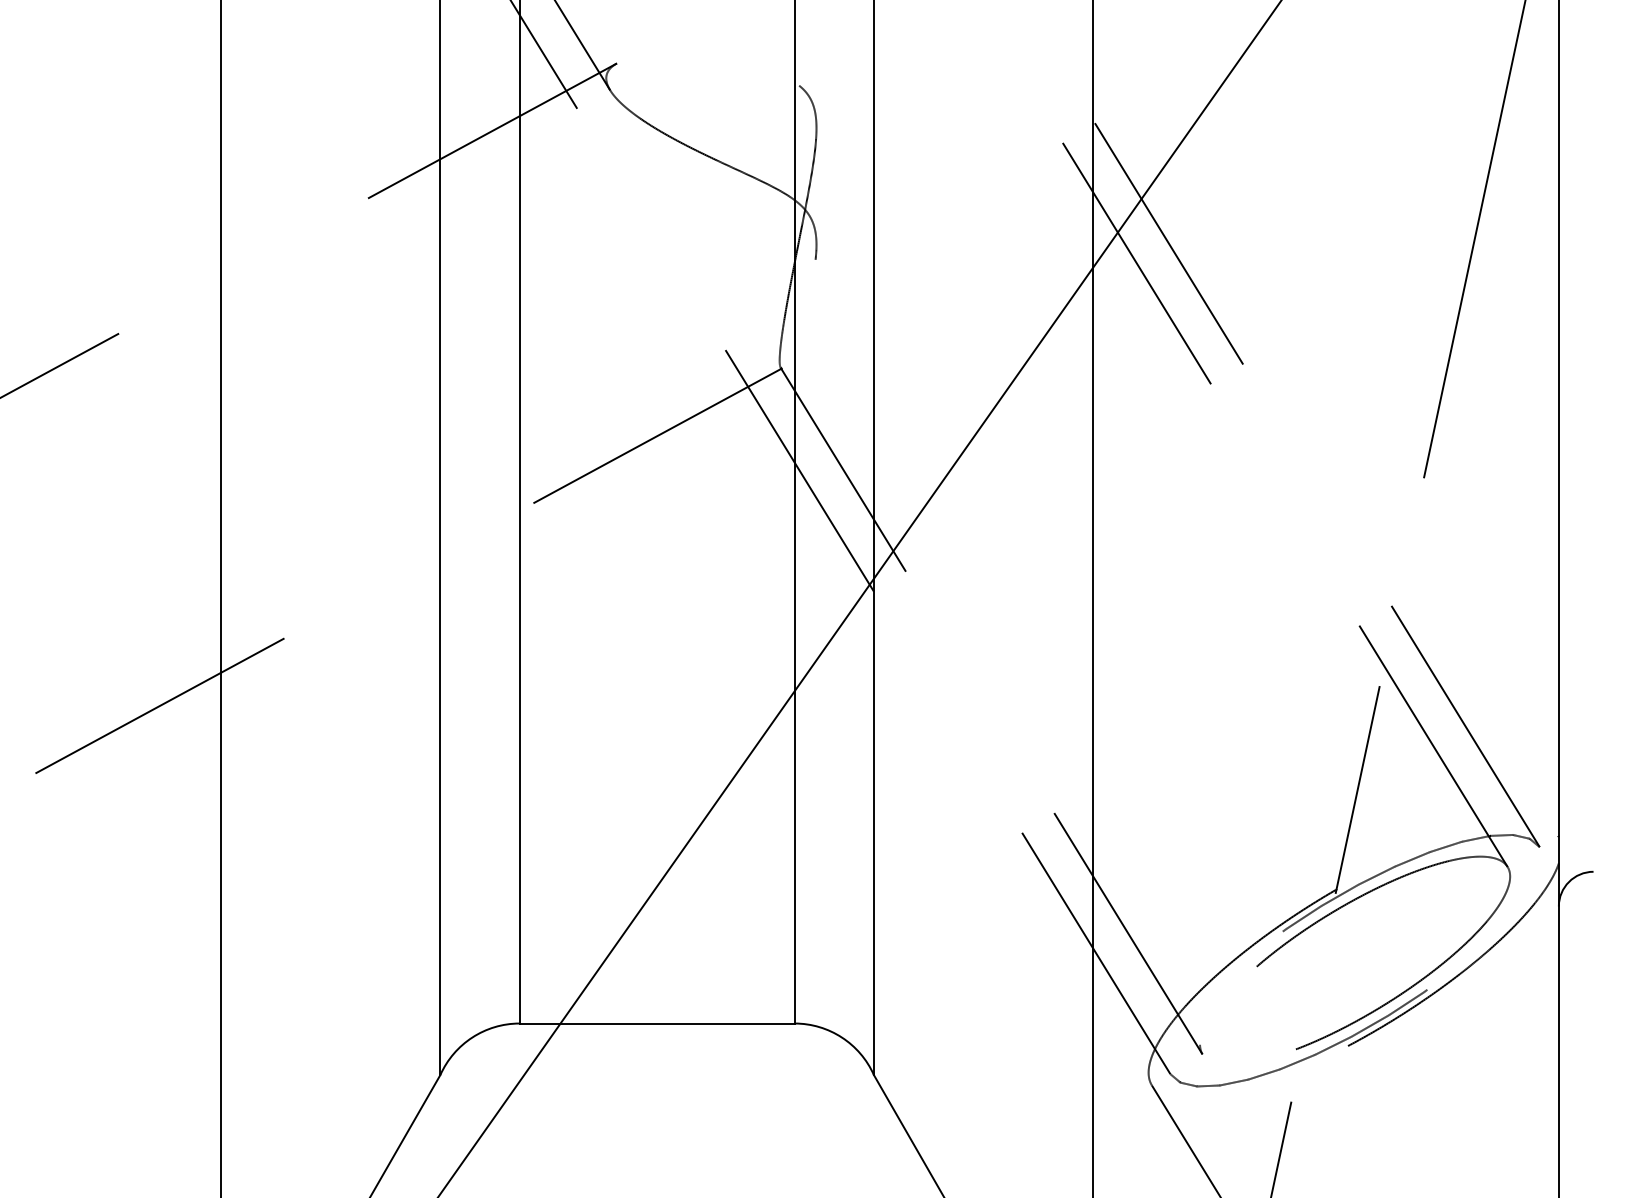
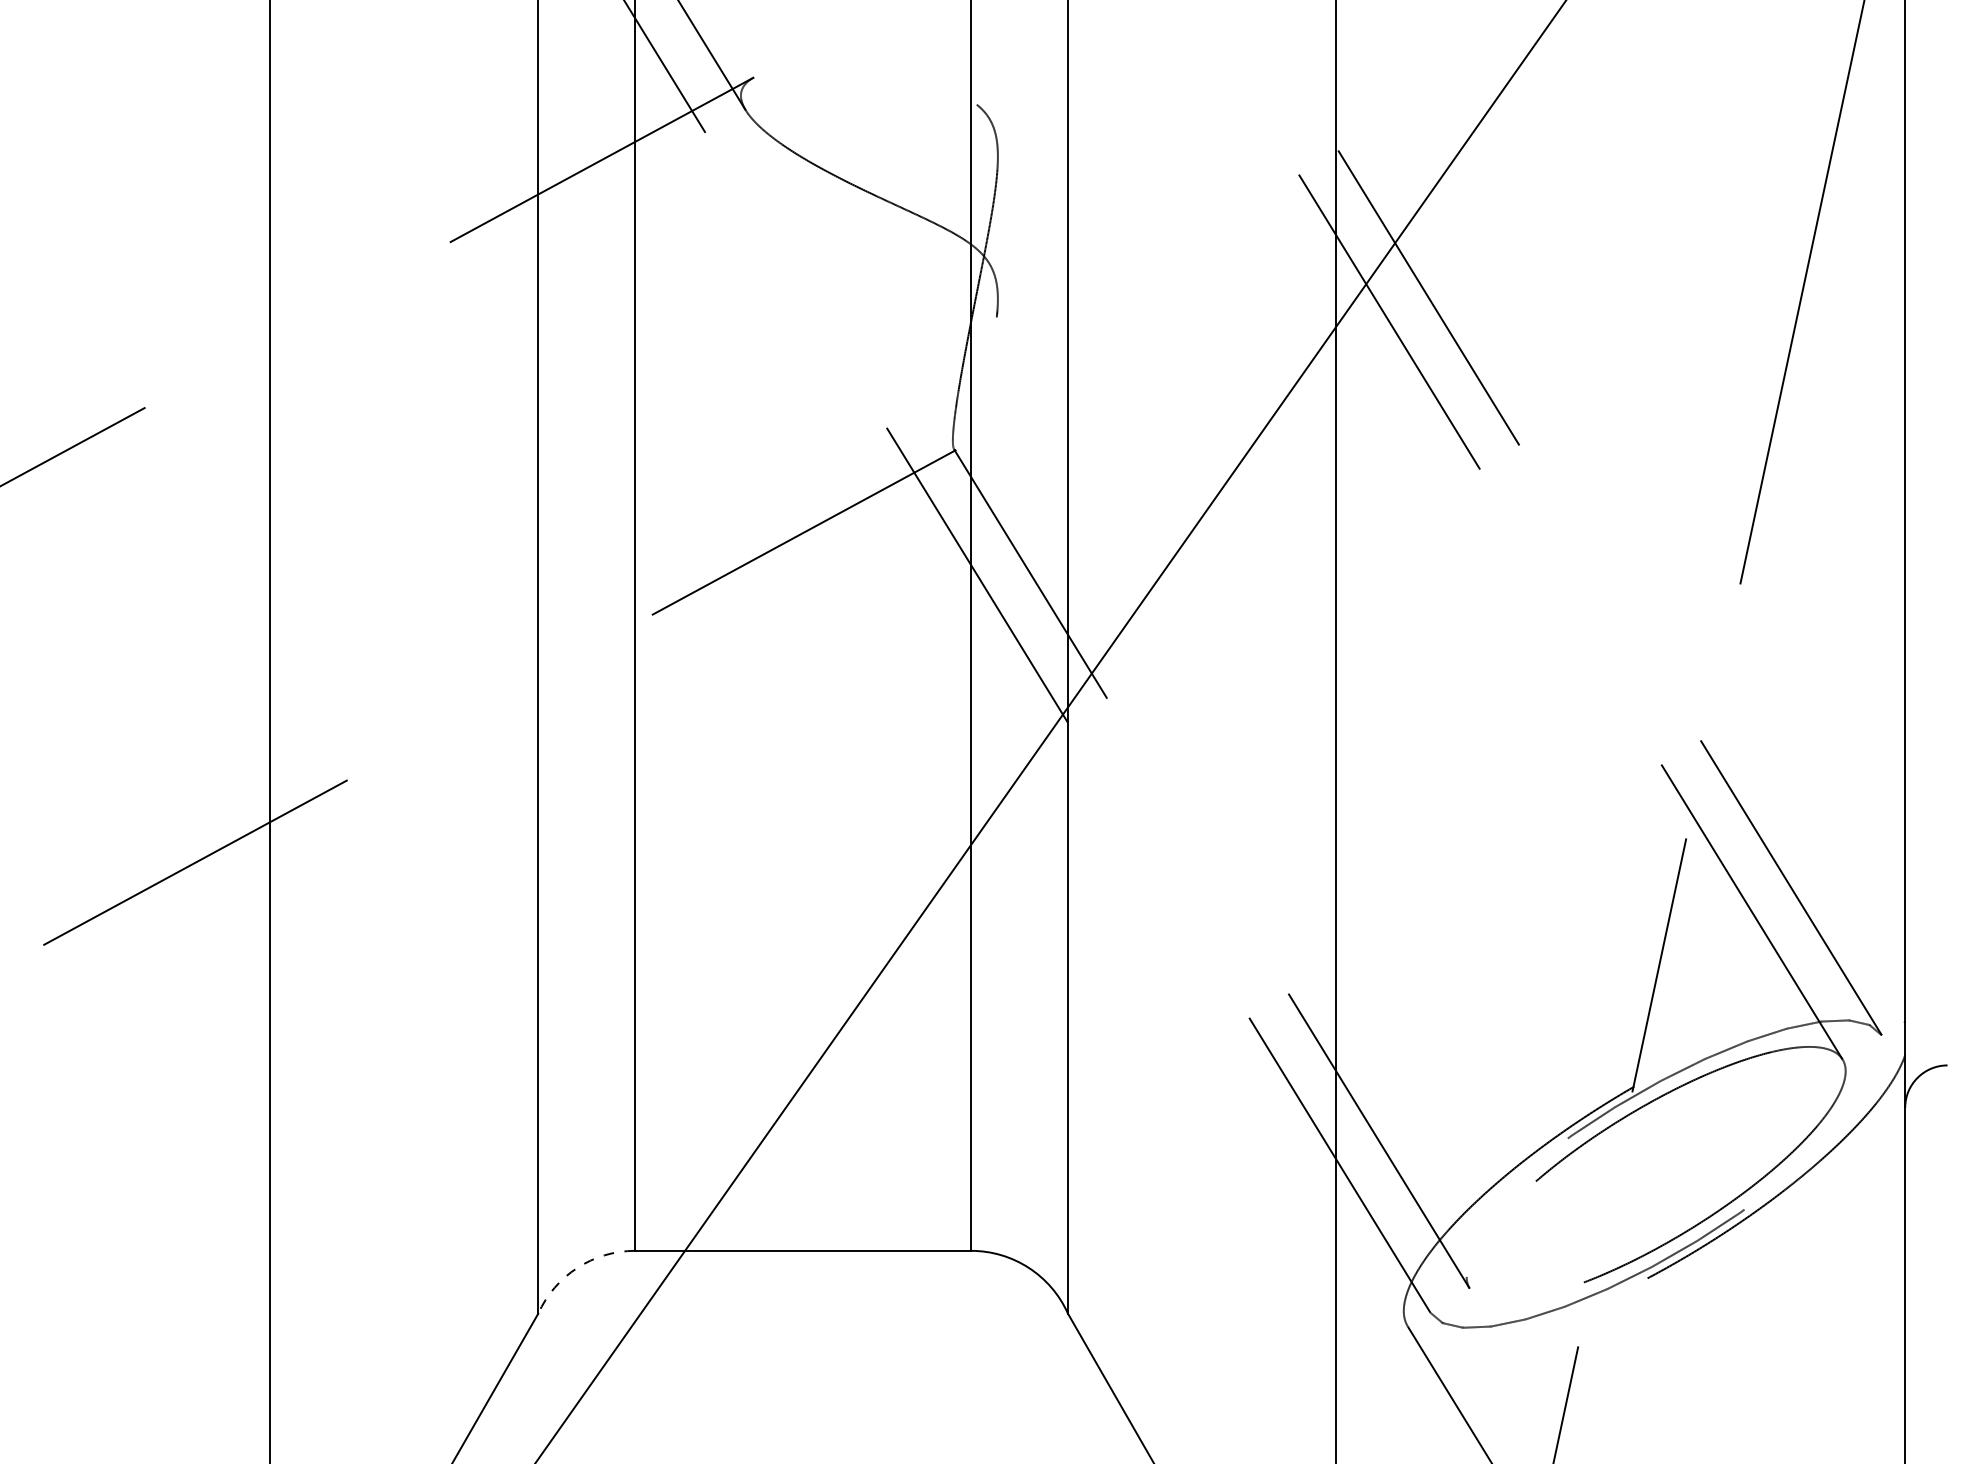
arc: (472, 1037) -> (577, 1267), solid -> dashed

